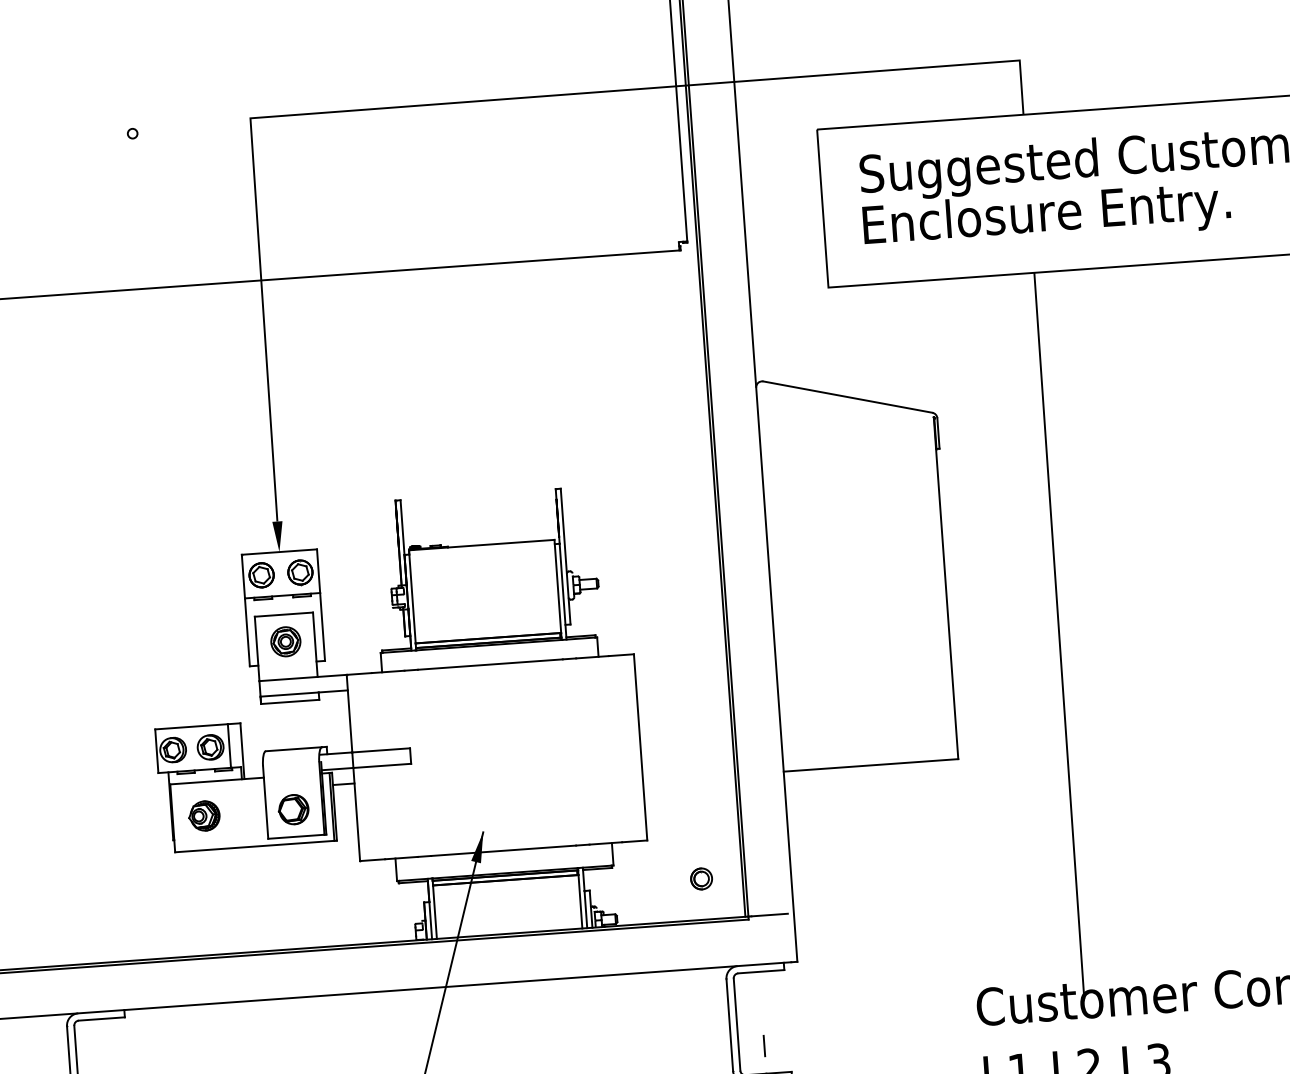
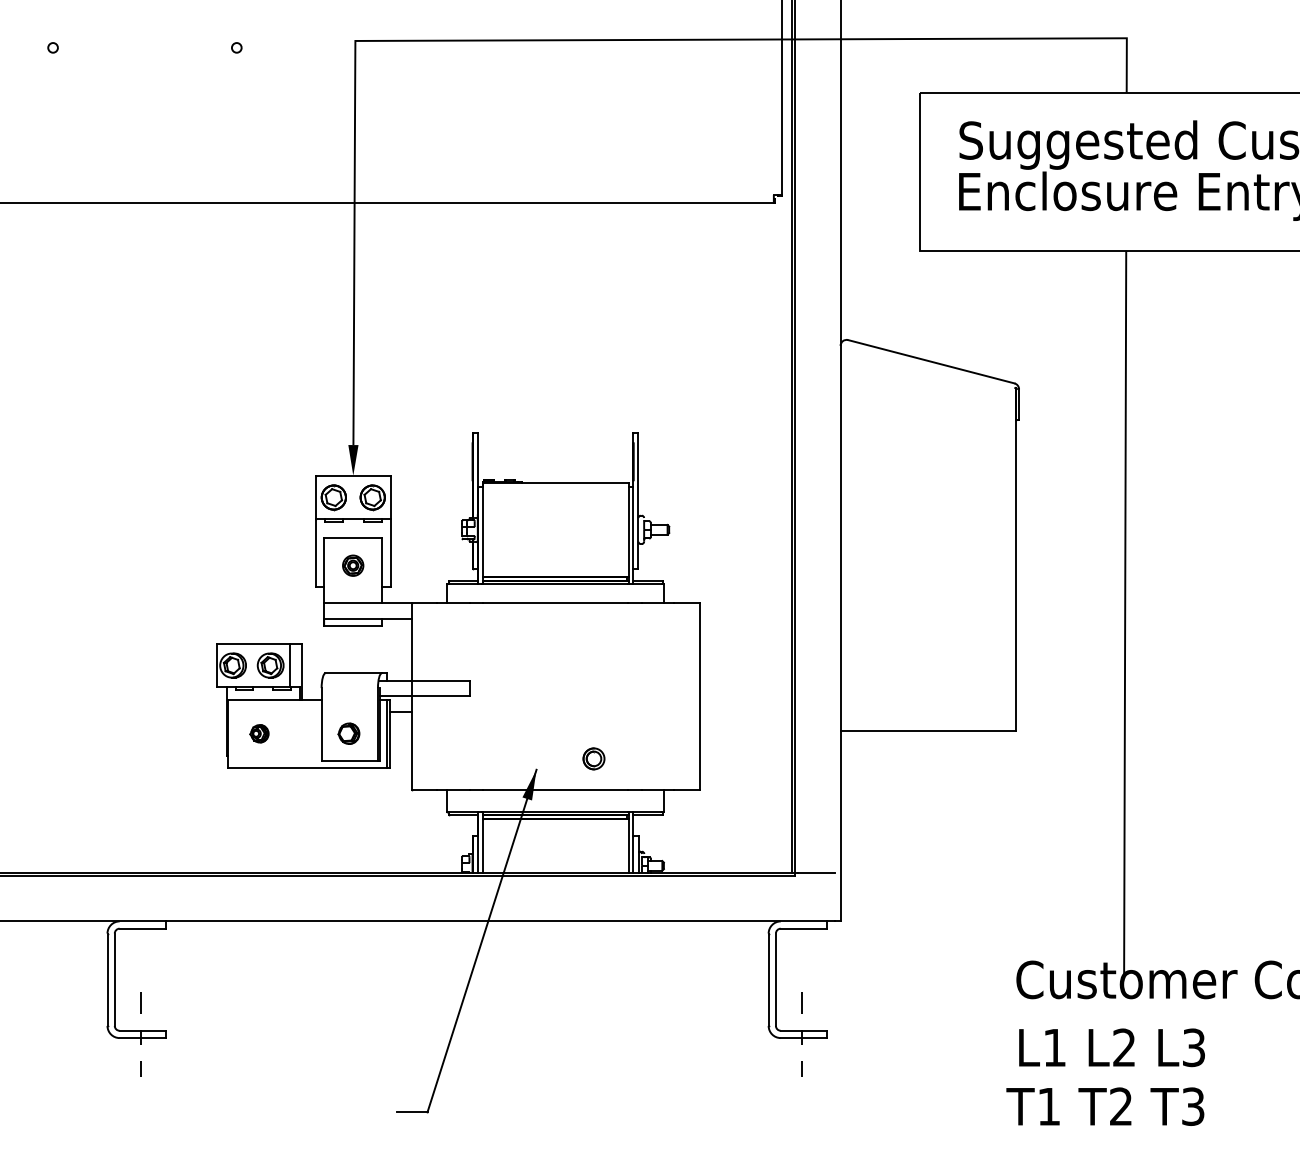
part: (285, 641) -> (352, 565), size x0.7
part: (293, 809) -> (348, 733), size x0.7
part: (204, 815) -> (259, 733), size x0.6
part: (701, 878) -> (593, 758), moved

